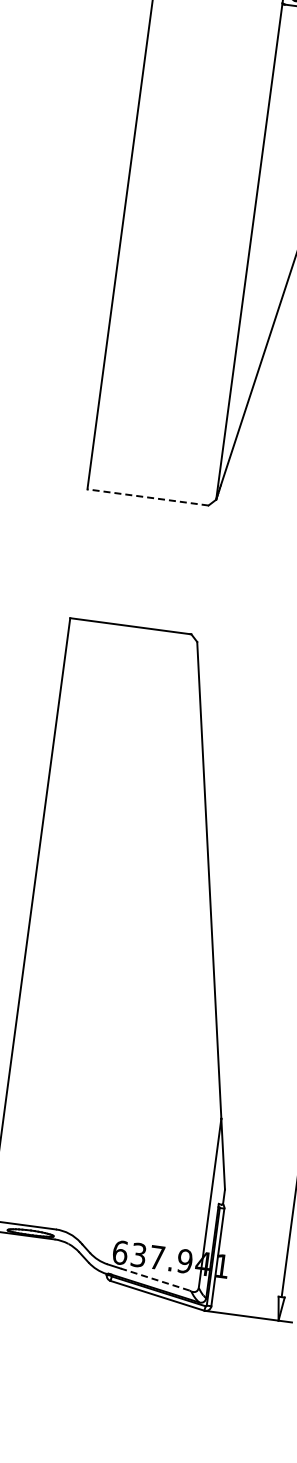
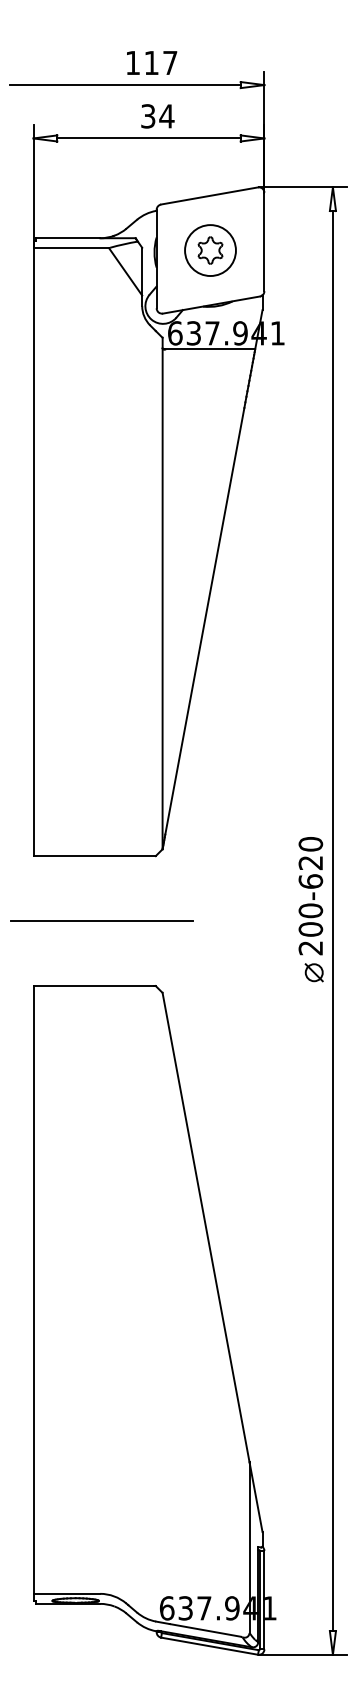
line: (147, 497) -> (94, 856), dashed -> solid
line: (146, 563) -> (101, 921), added
line: (154, 1279) -> (204, 1630), dashed -> solid

